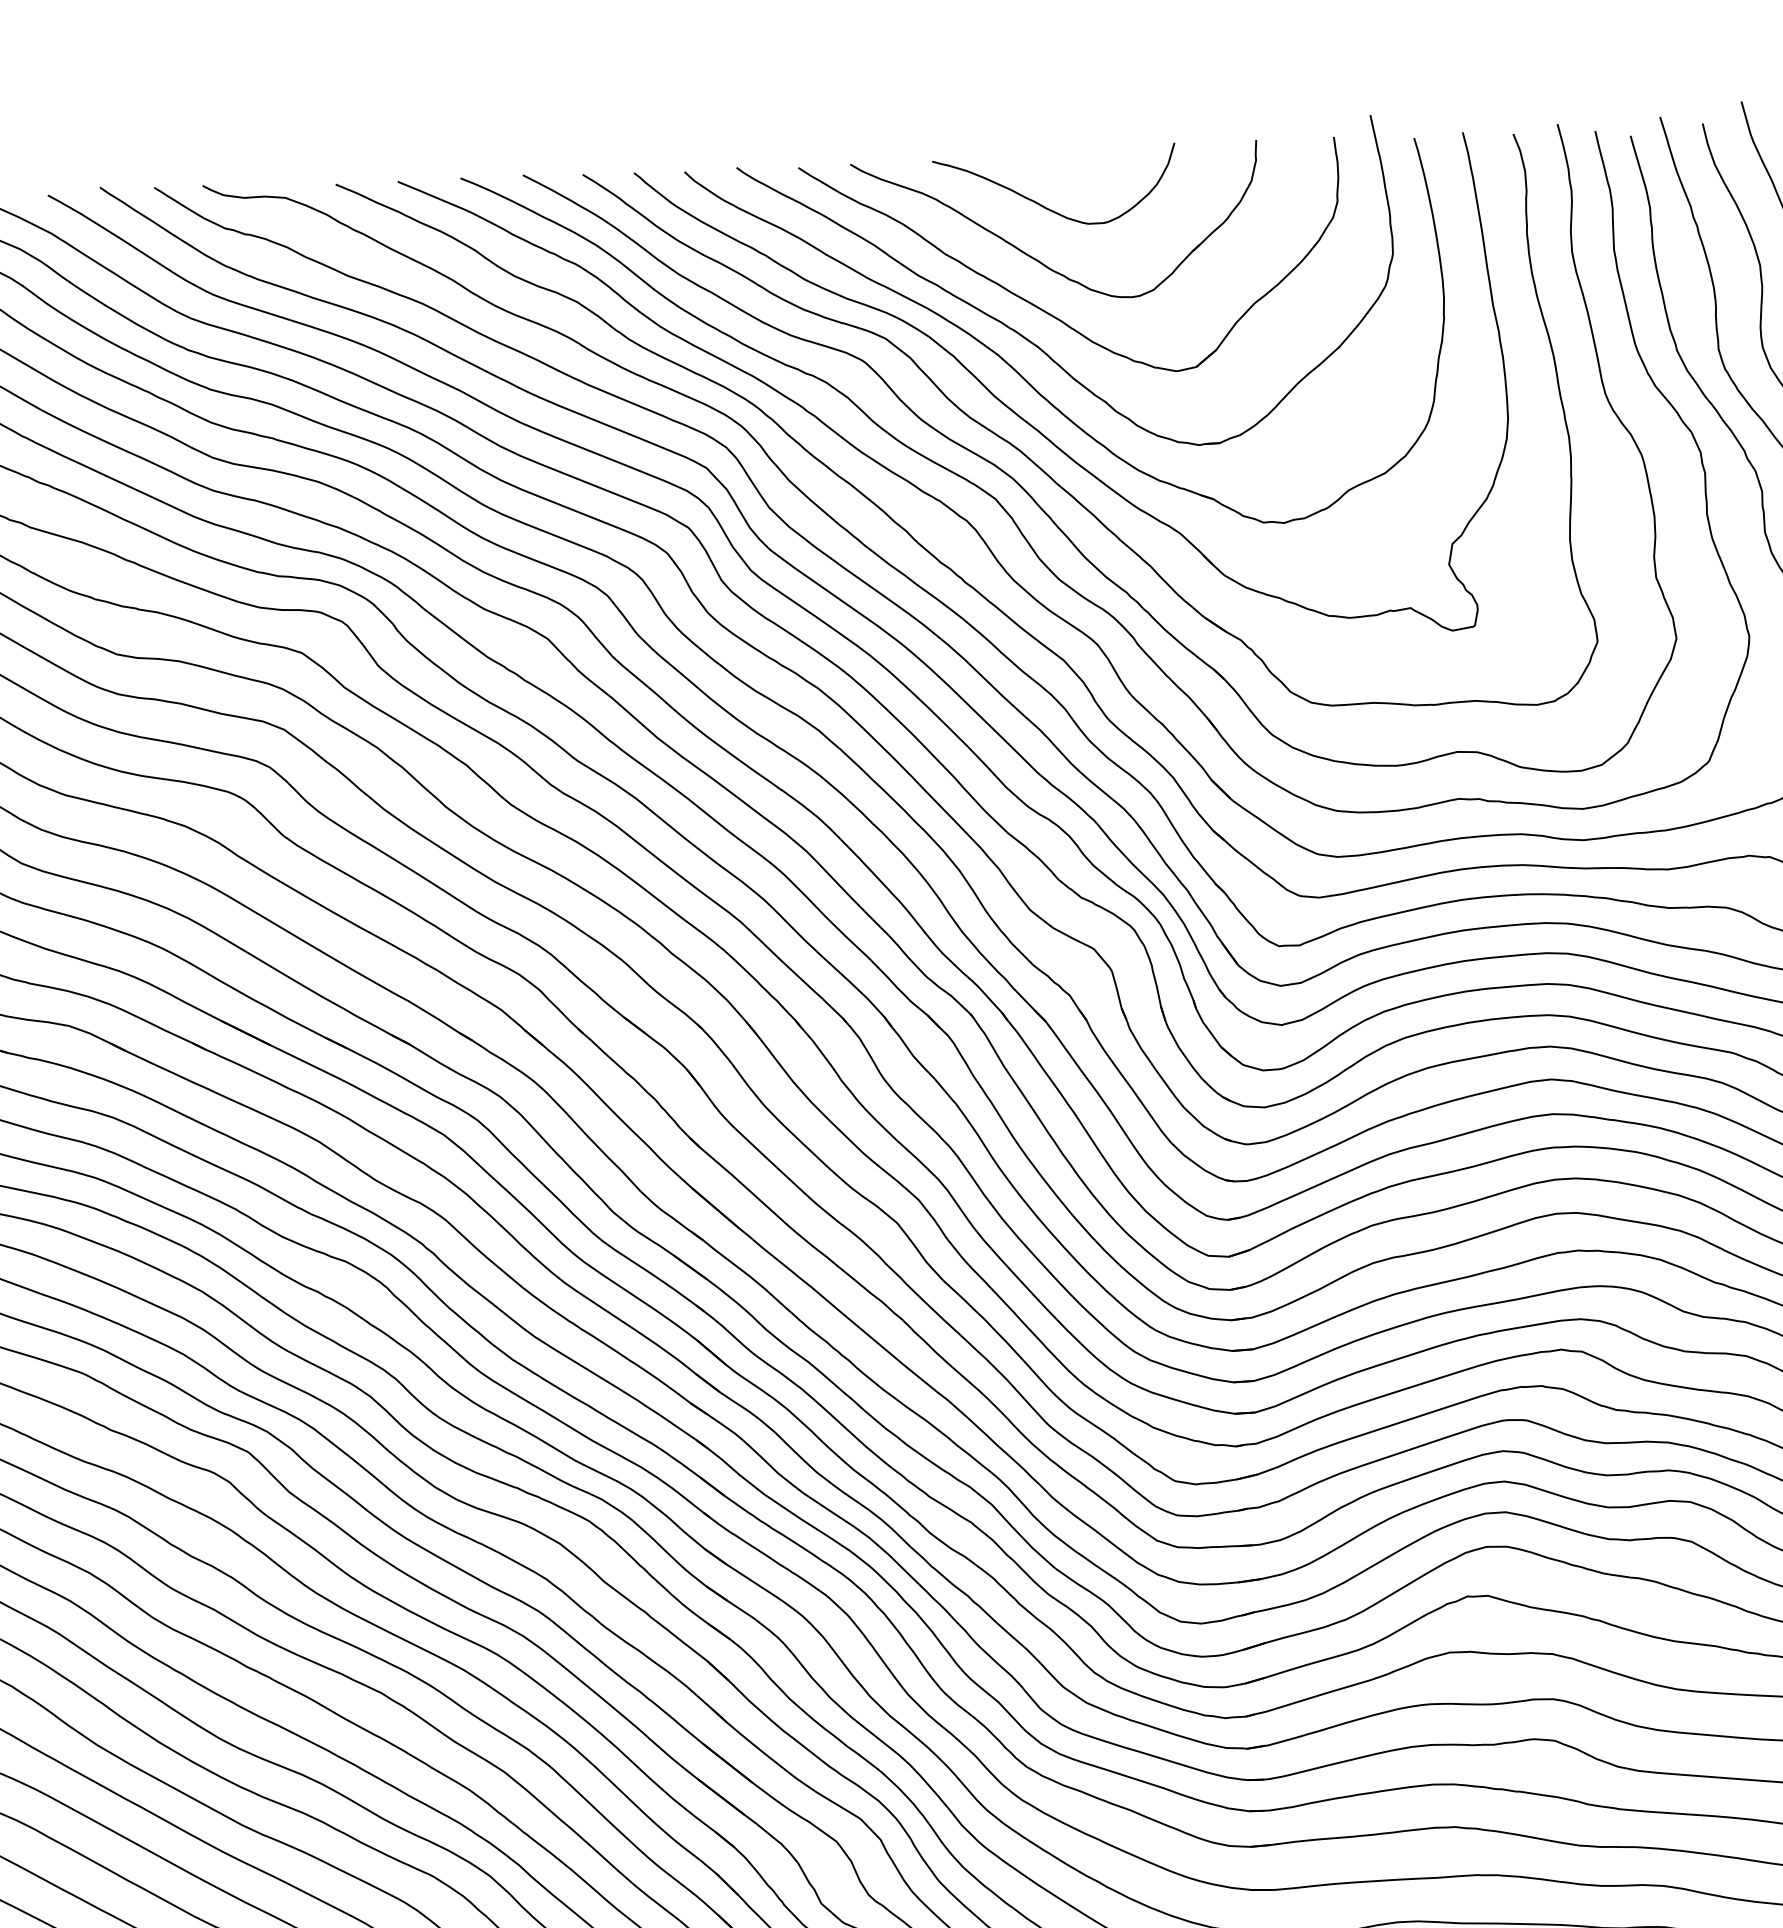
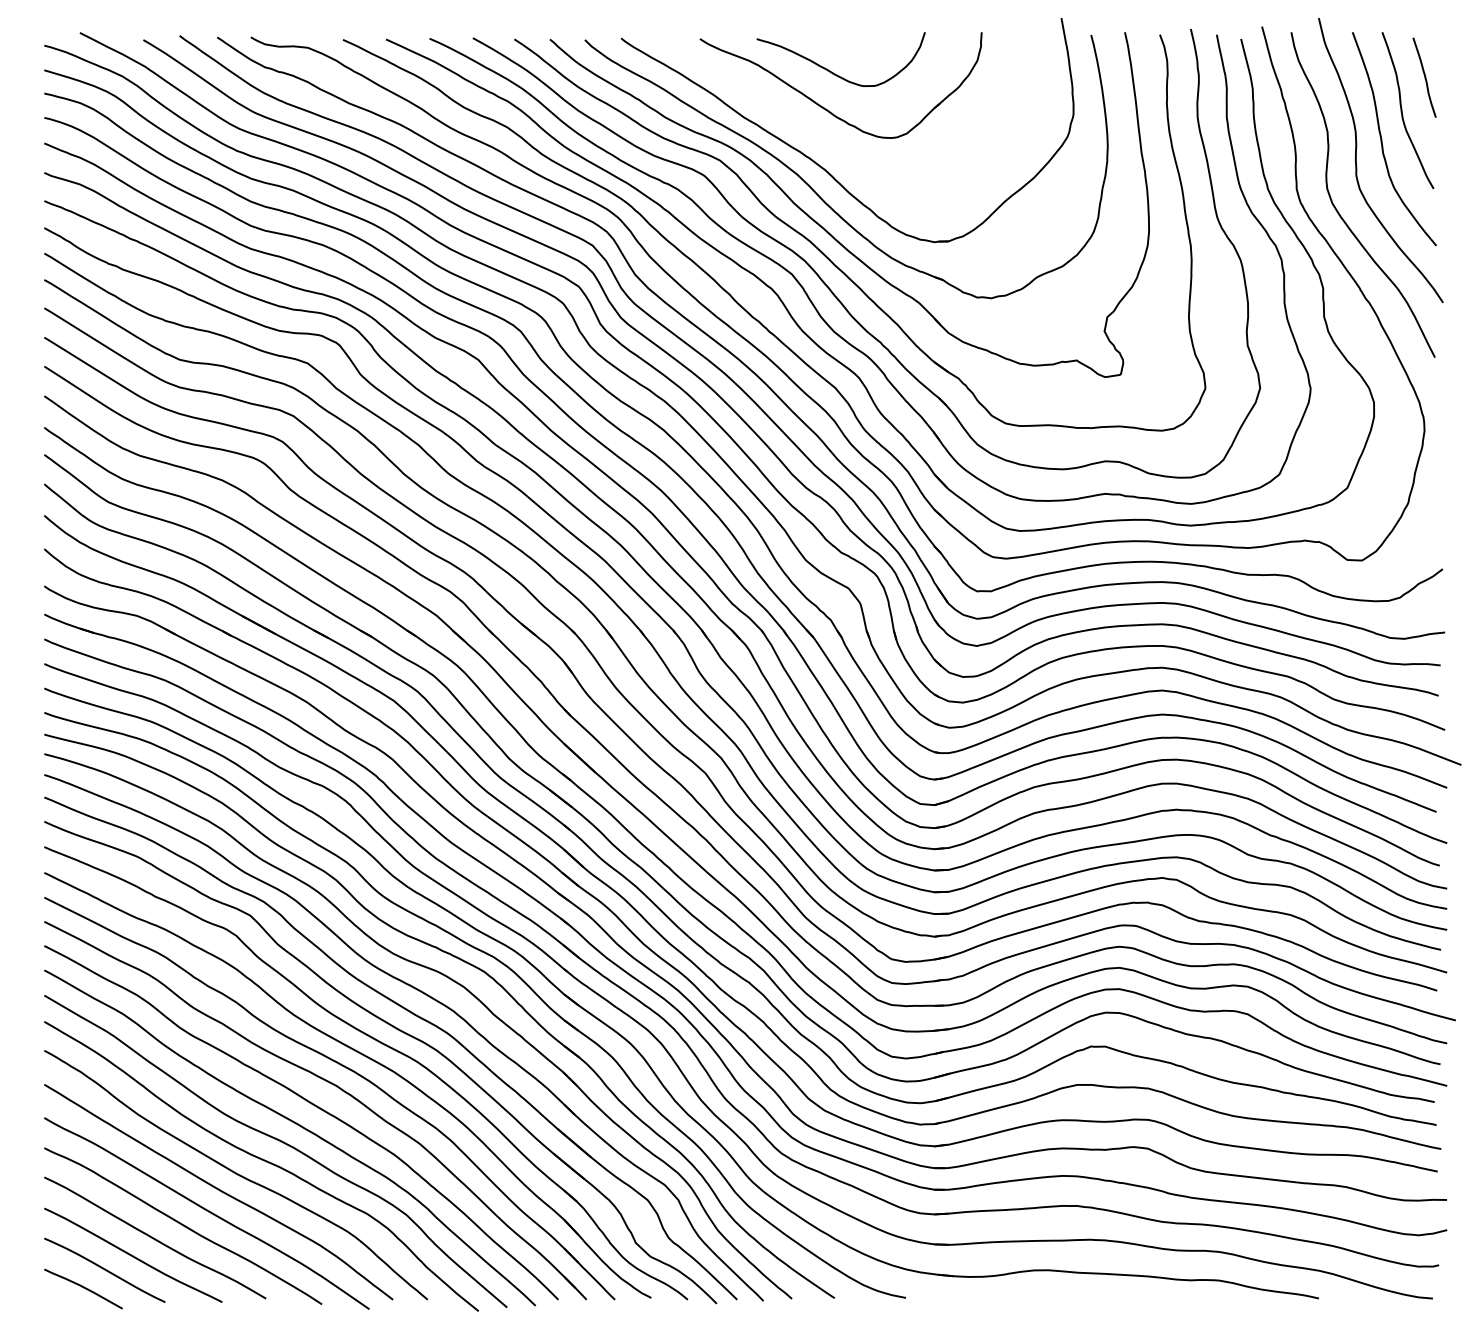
part: (1042, 308) -> (829, 143), removed

